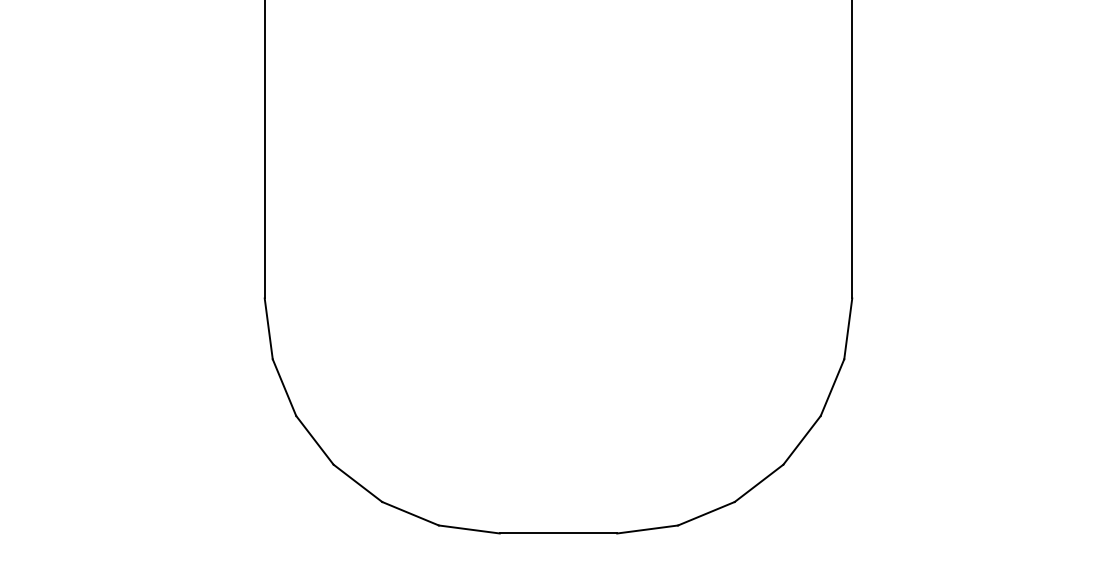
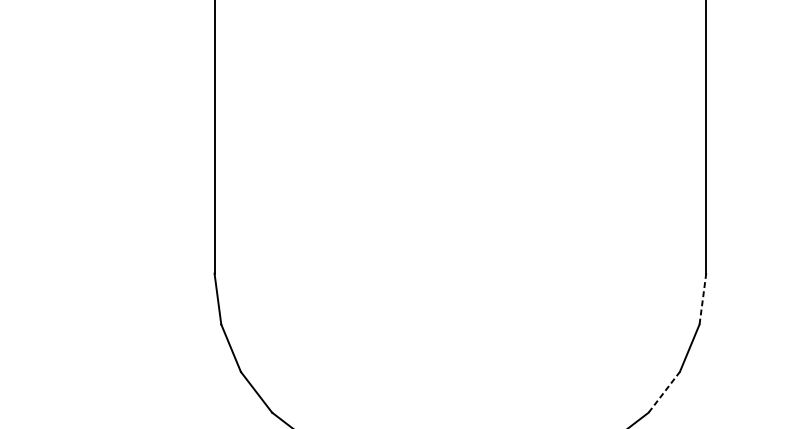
line: (848, 328) -> (703, 298), solid -> dashed
line: (802, 440) -> (664, 392), solid -> dashed

